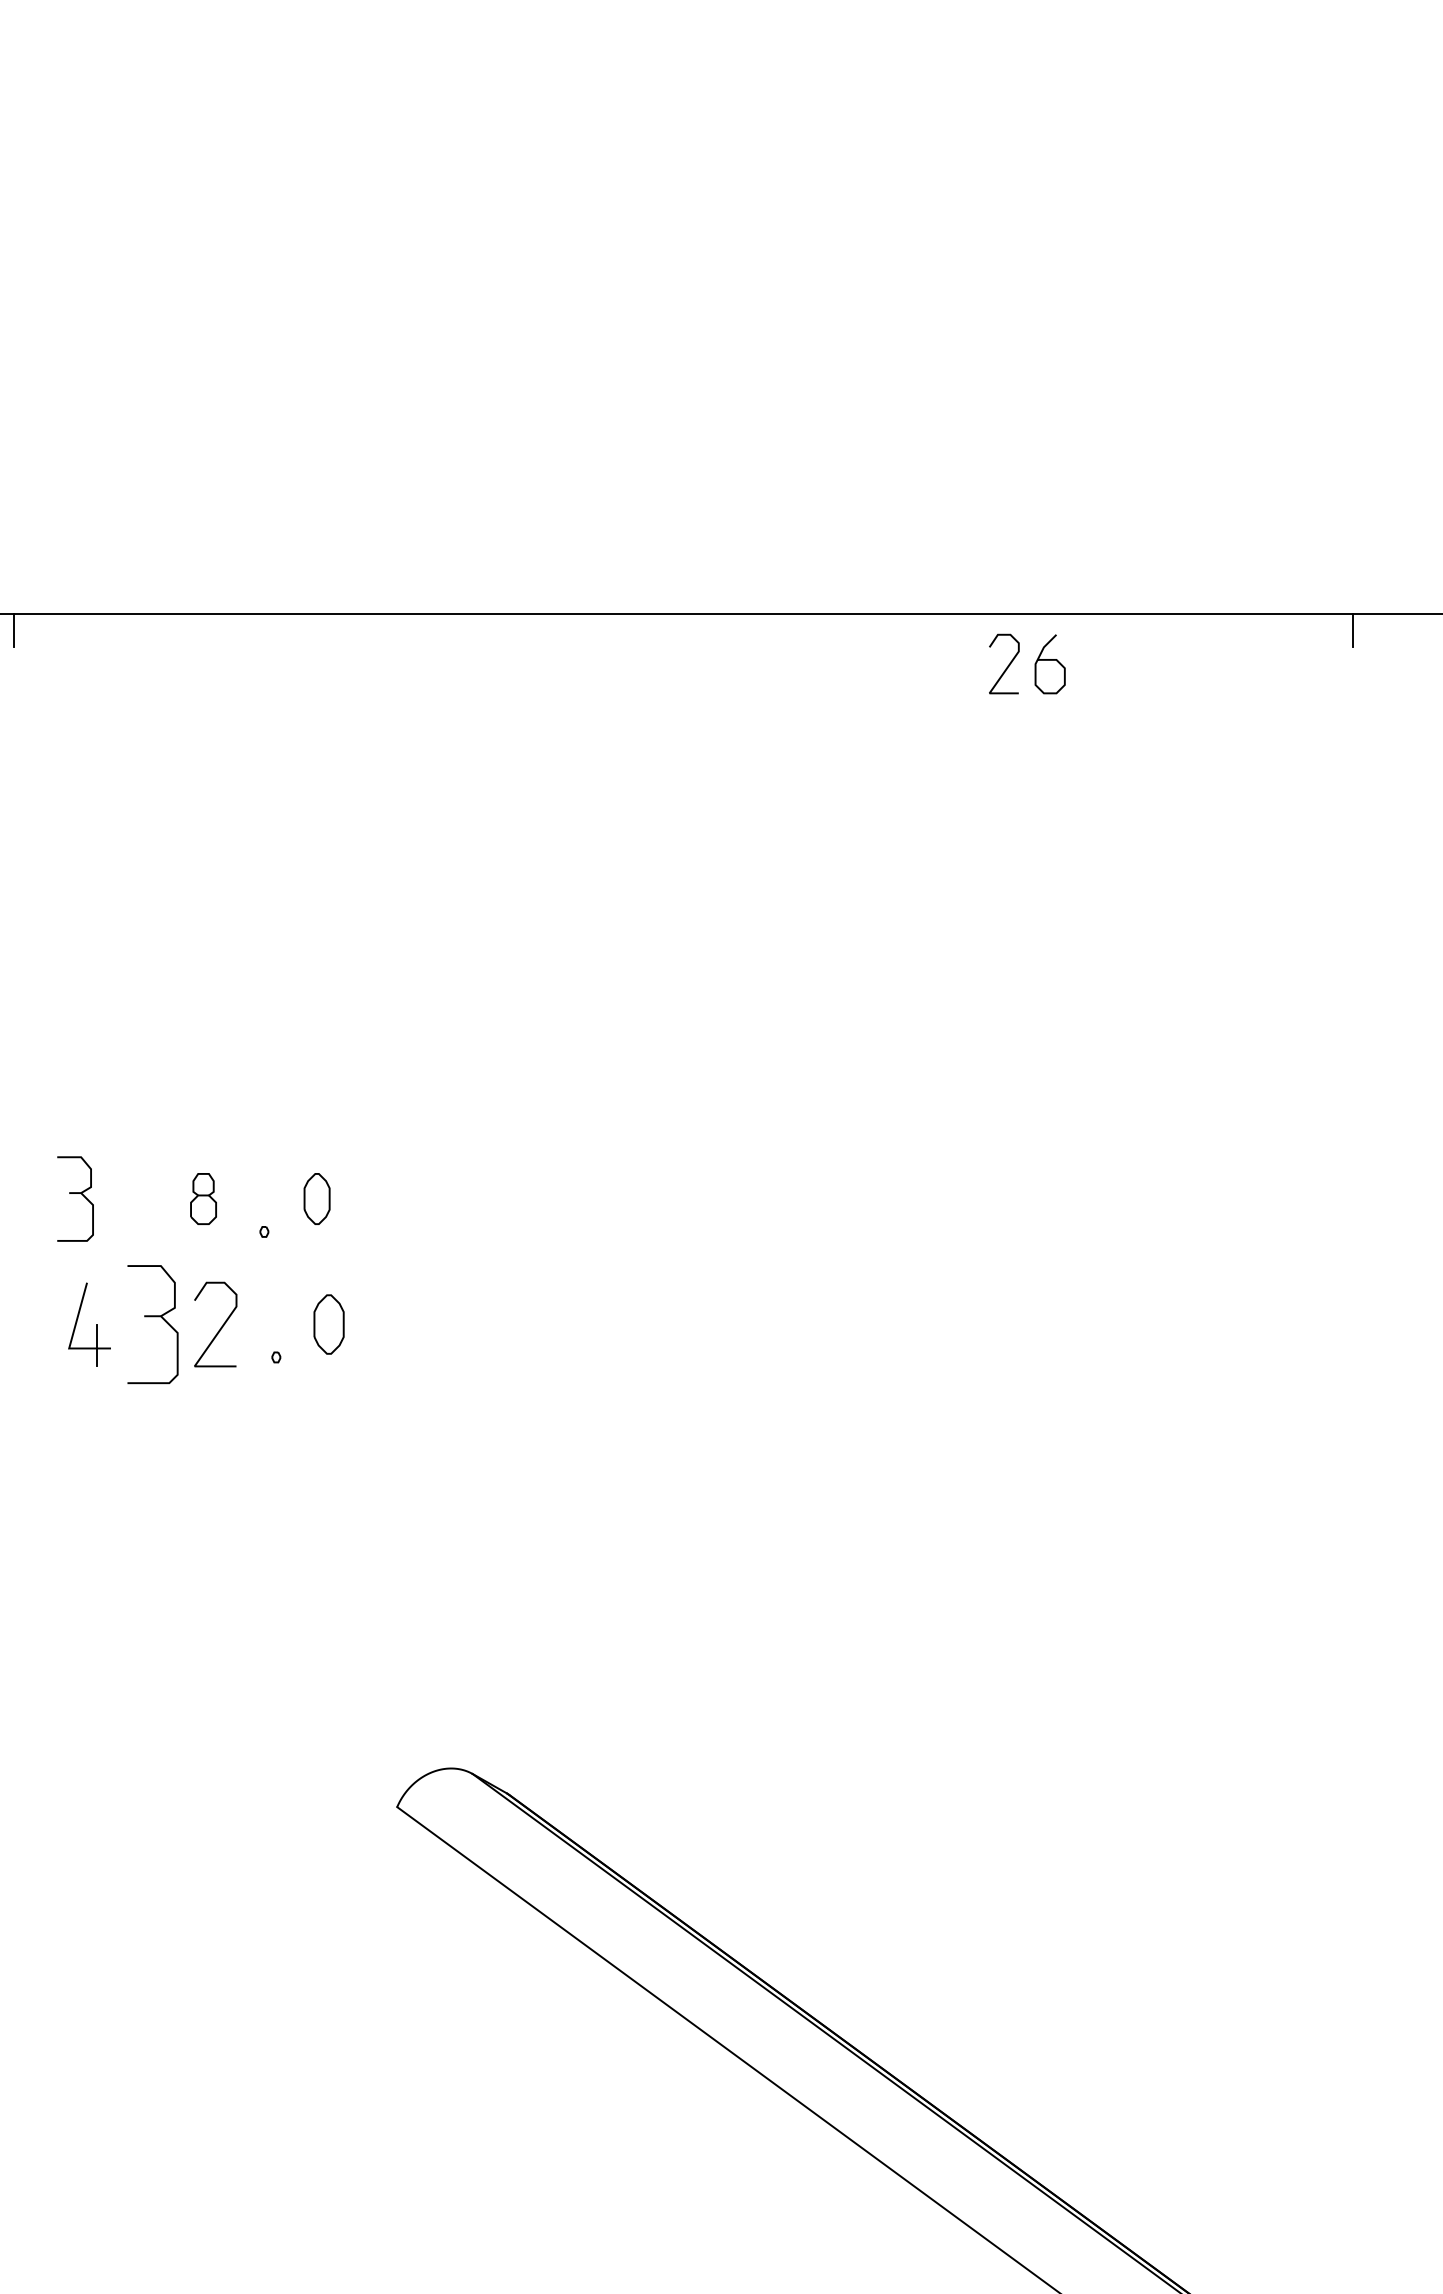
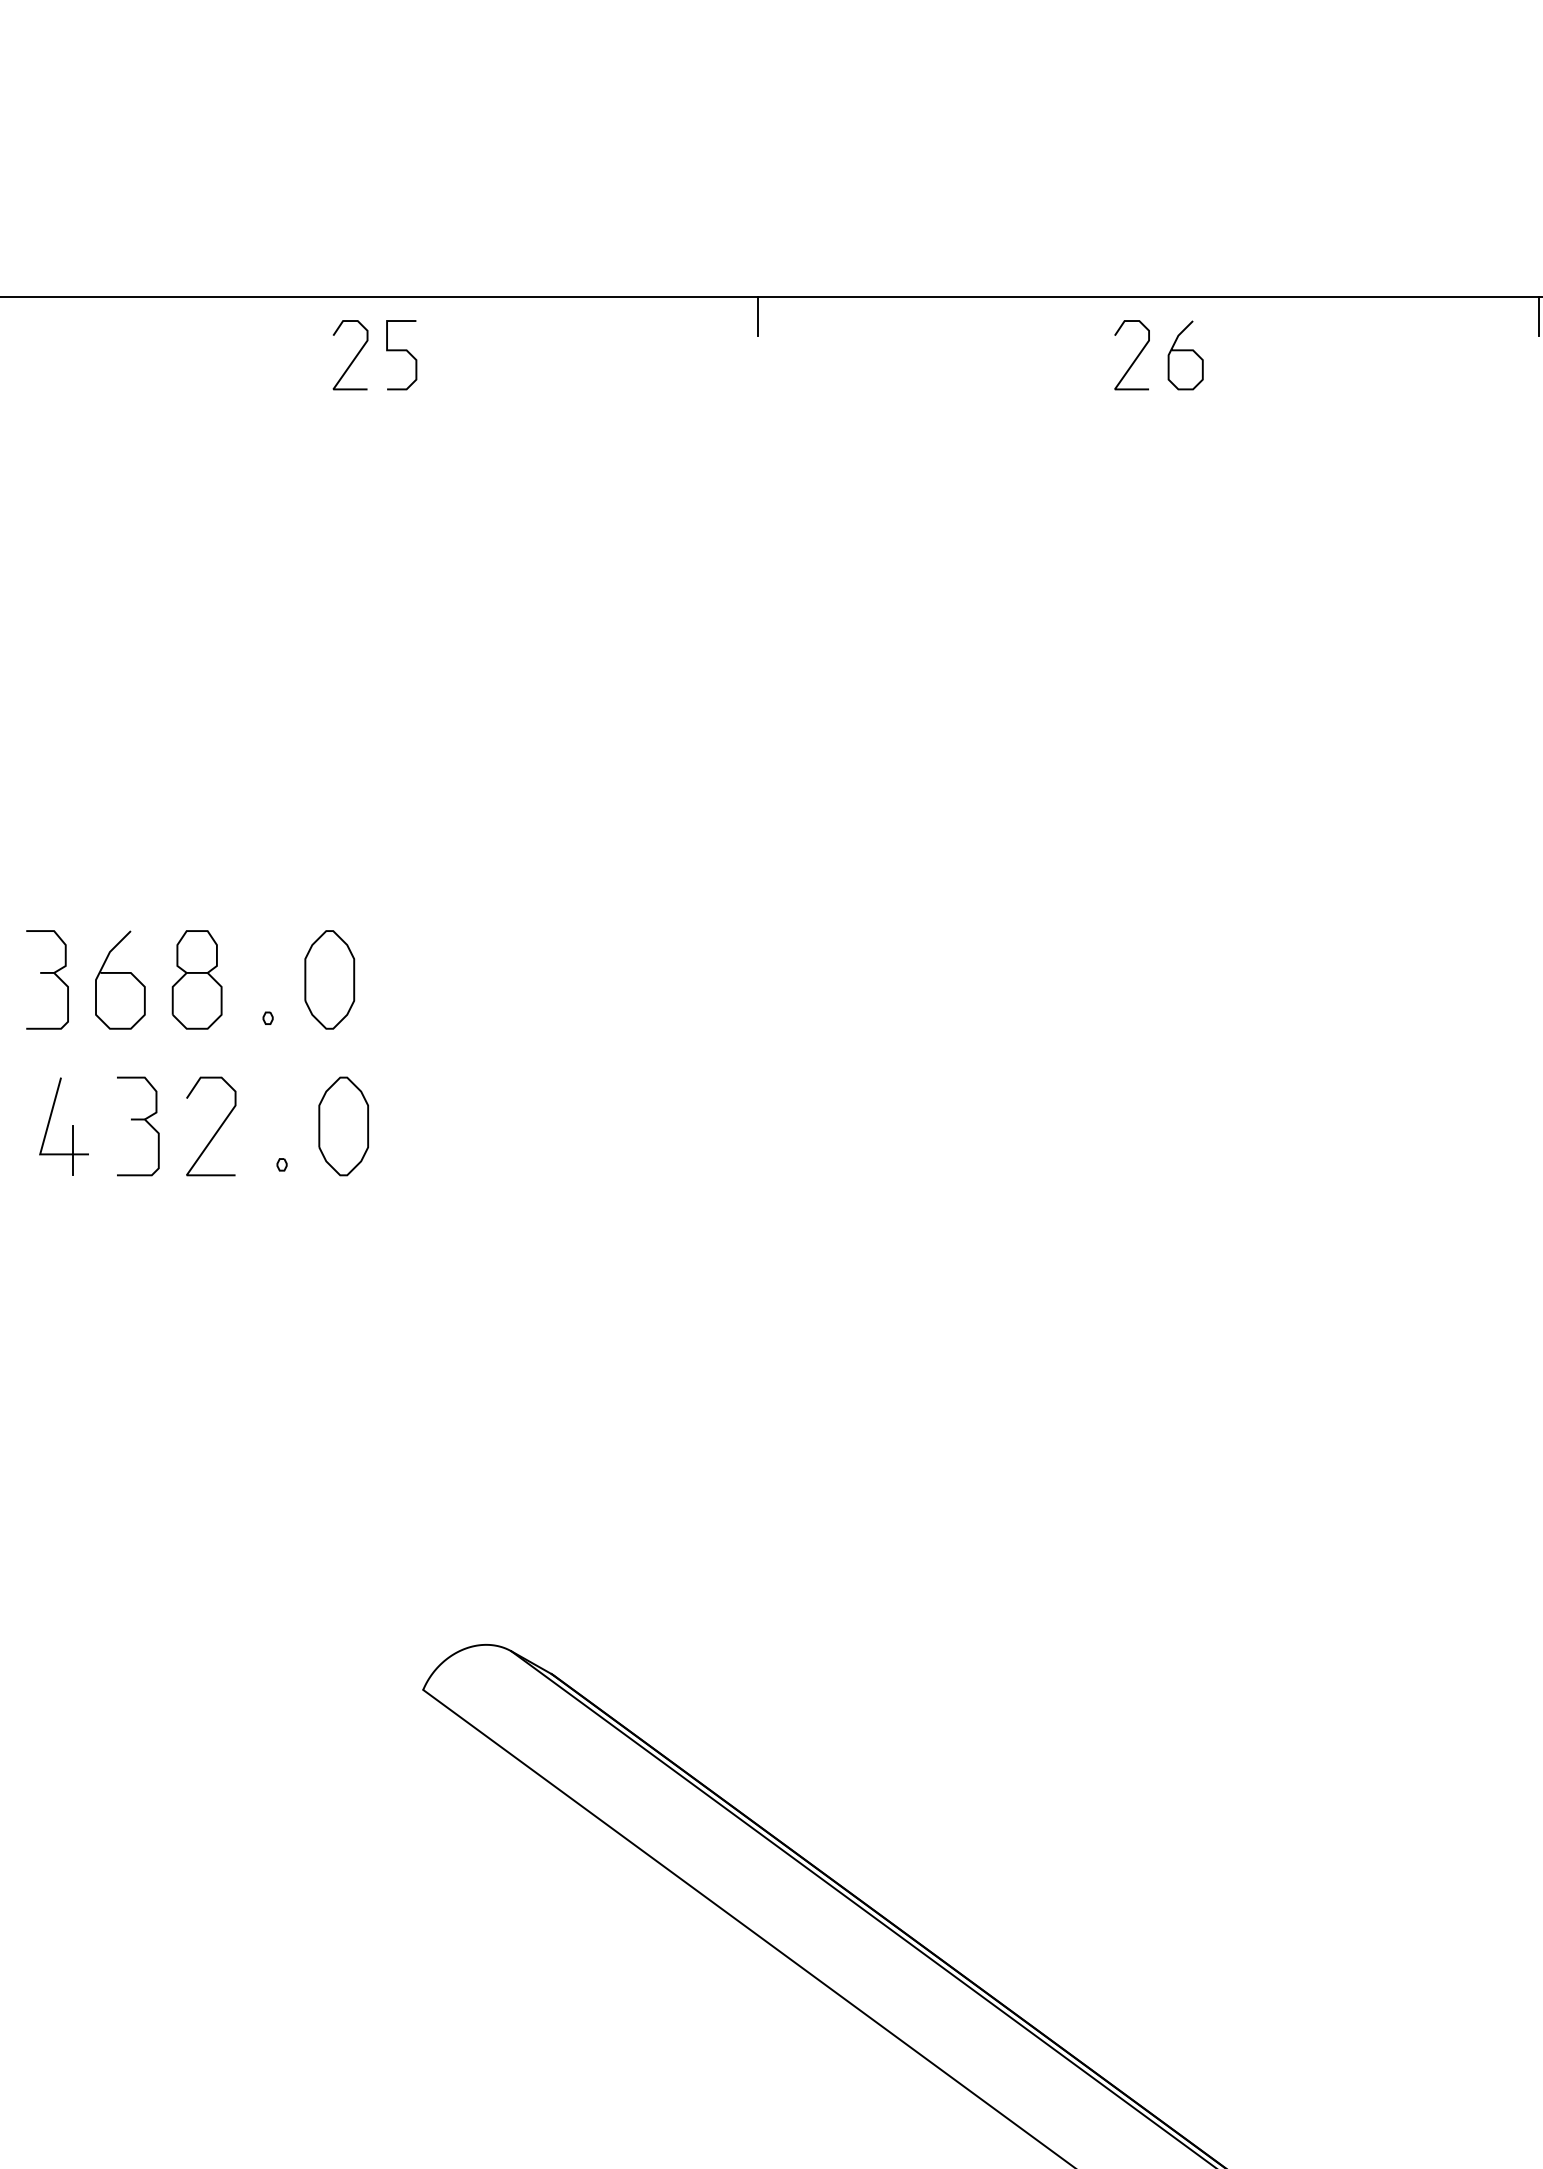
line: (683, 630) -> (757, 316), added
curve: (378, 660) -> (401, 351), added
curve: (337, 666) -> (353, 358), added
curve: (137, 1193) -> (119, 973), added
part: (203, 1198) -> (197, 979), size x1.67
part: (316, 1198) -> (328, 979), size x1.67
part: (153, 1324) -> (138, 1126), size x0.71
part: (328, 1324) -> (342, 1126), size x1.43

